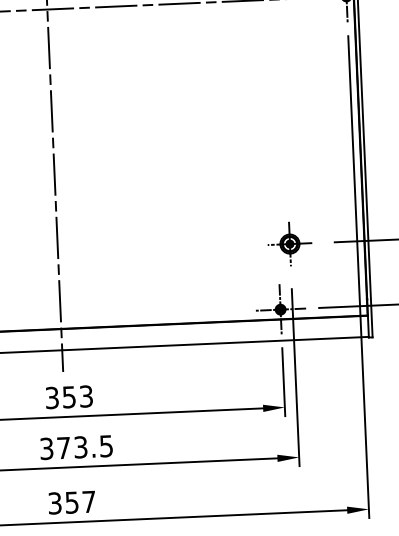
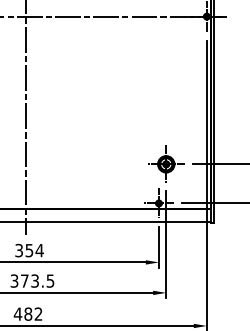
part: (290, 242) -> (166, 163), size x1.43
text: (85, 396) -> (39, 250), 353 -> 354
text: (70, 501) -> (27, 313), 357 -> 482

